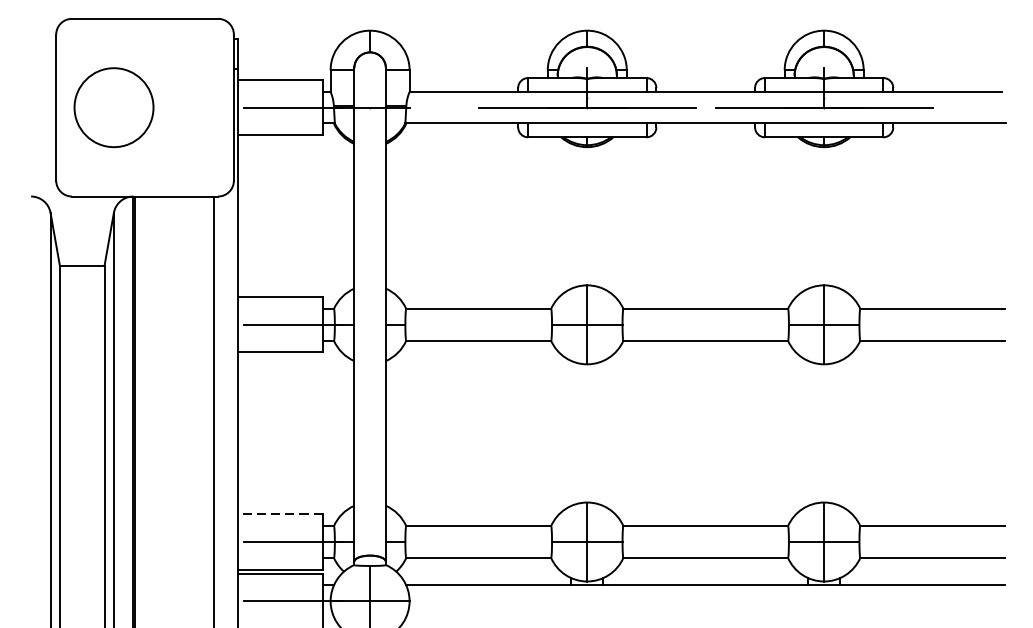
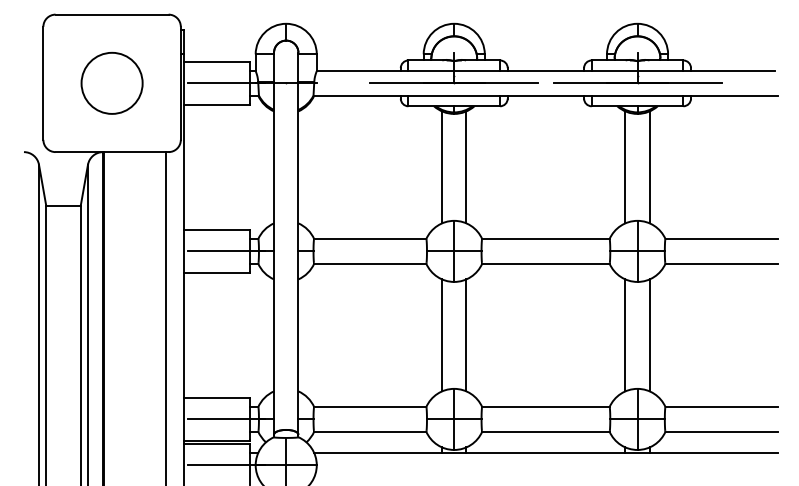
circle: (113, 106) -> (111, 82), moved
line: (572, 216) -> (442, 167), added
line: (603, 216) -> (466, 167), added
line: (808, 216) -> (625, 167), added
line: (839, 216) -> (649, 167), added
line: (572, 433) -> (442, 335), added
line: (603, 433) -> (466, 335), added
line: (808, 433) -> (625, 335), added
line: (839, 433) -> (649, 335), added
line: (279, 514) -> (216, 398), dashed -> solid

